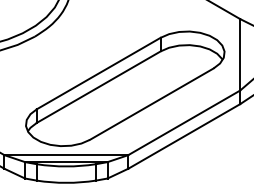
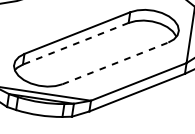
line: (98, 87) -> (75, 44), solid -> dashed
line: (152, 103) -> (116, 62), solid -> dashed

